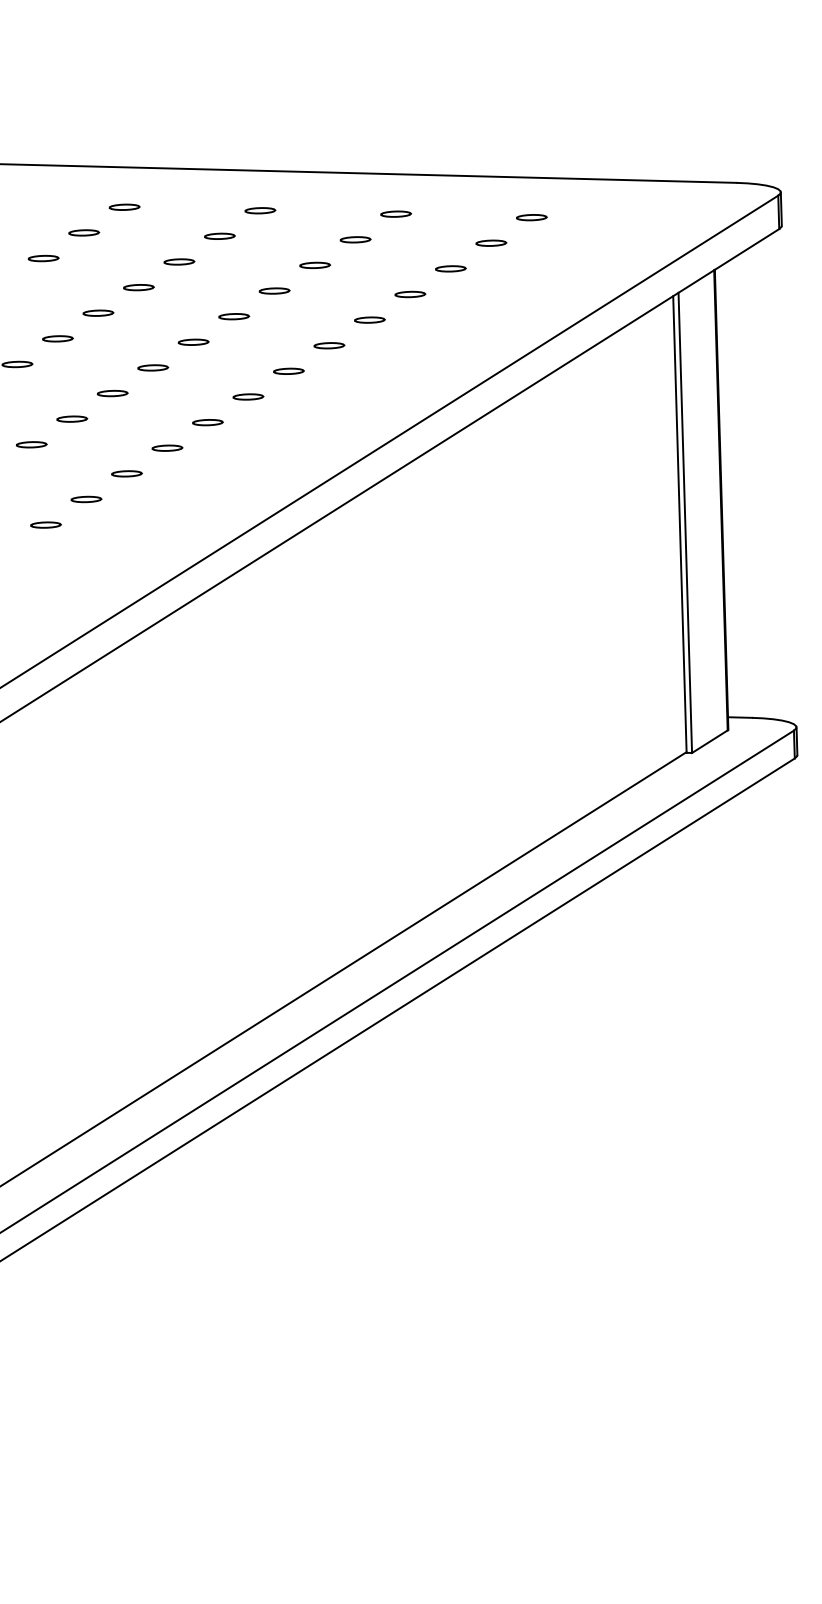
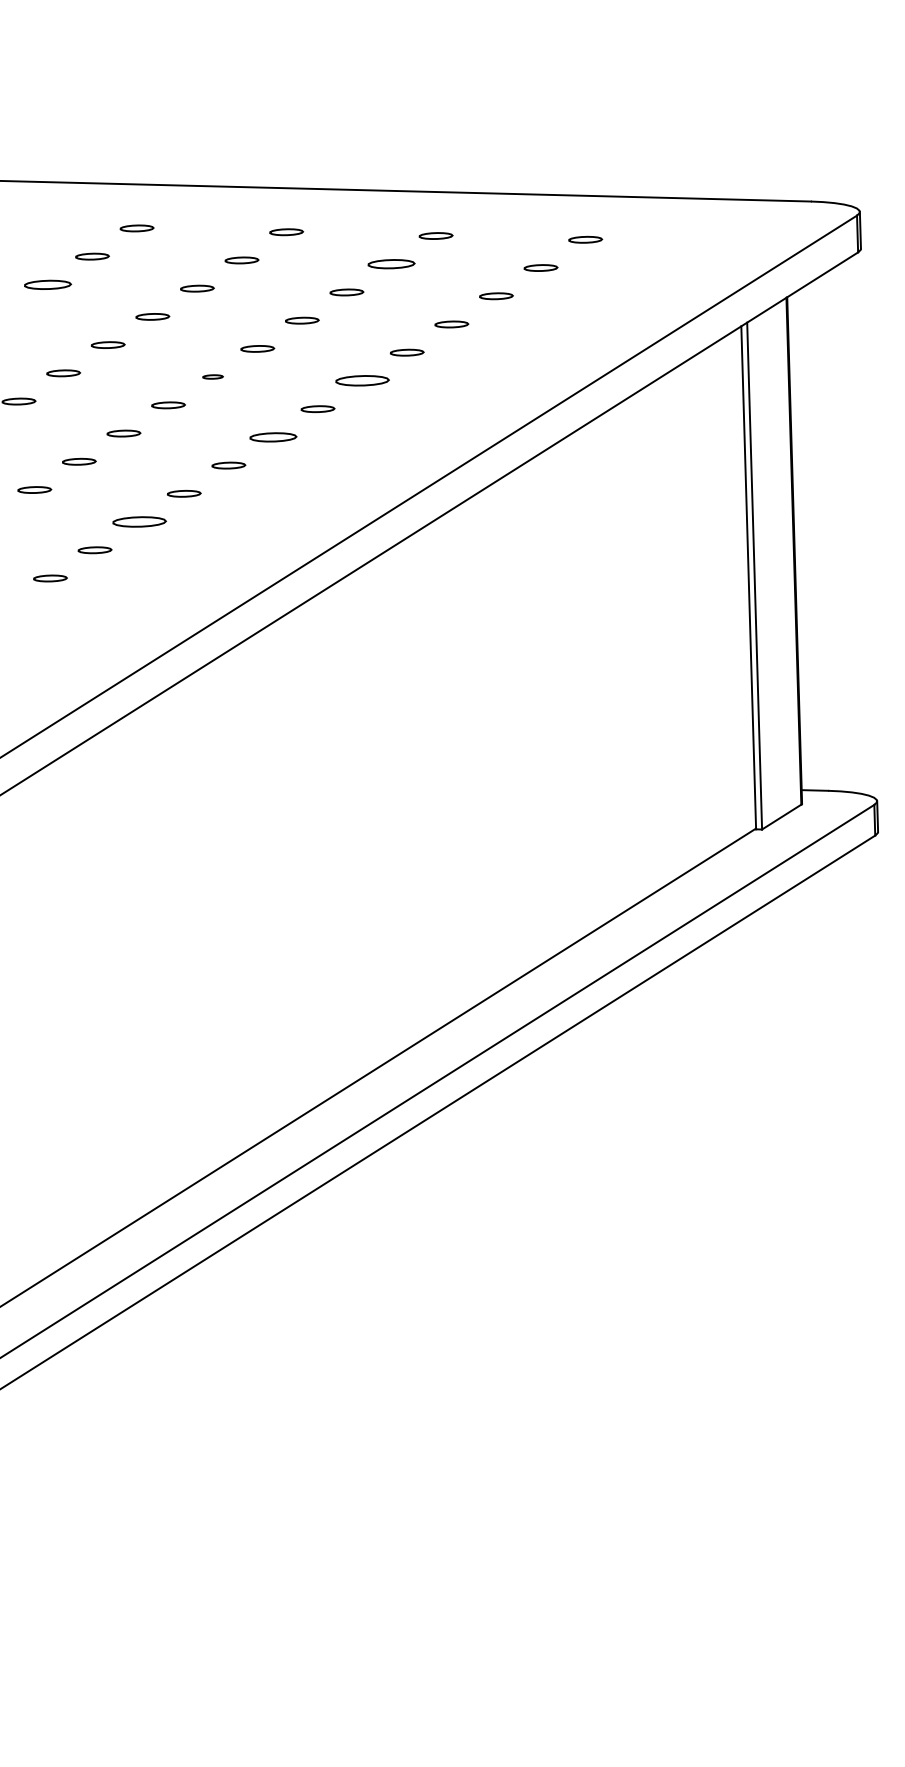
part: (355, 239) -> (391, 263), size x1.4
part: (43, 258) -> (47, 284), size x1.4
part: (193, 341) -> (212, 376), size x0.6
part: (329, 345) -> (362, 380), size x1.6
part: (248, 396) -> (273, 436), size x1.4
part: (126, 473) -> (139, 521), size x1.6

